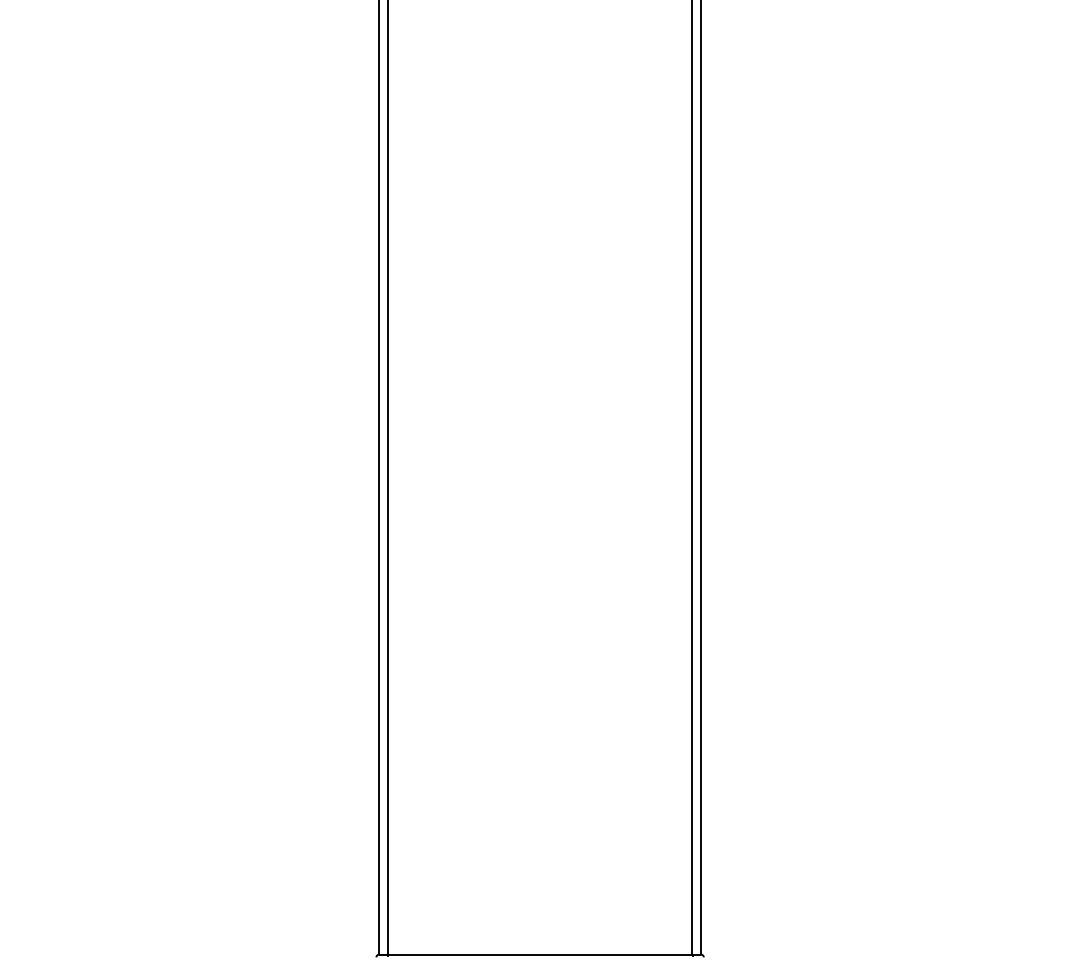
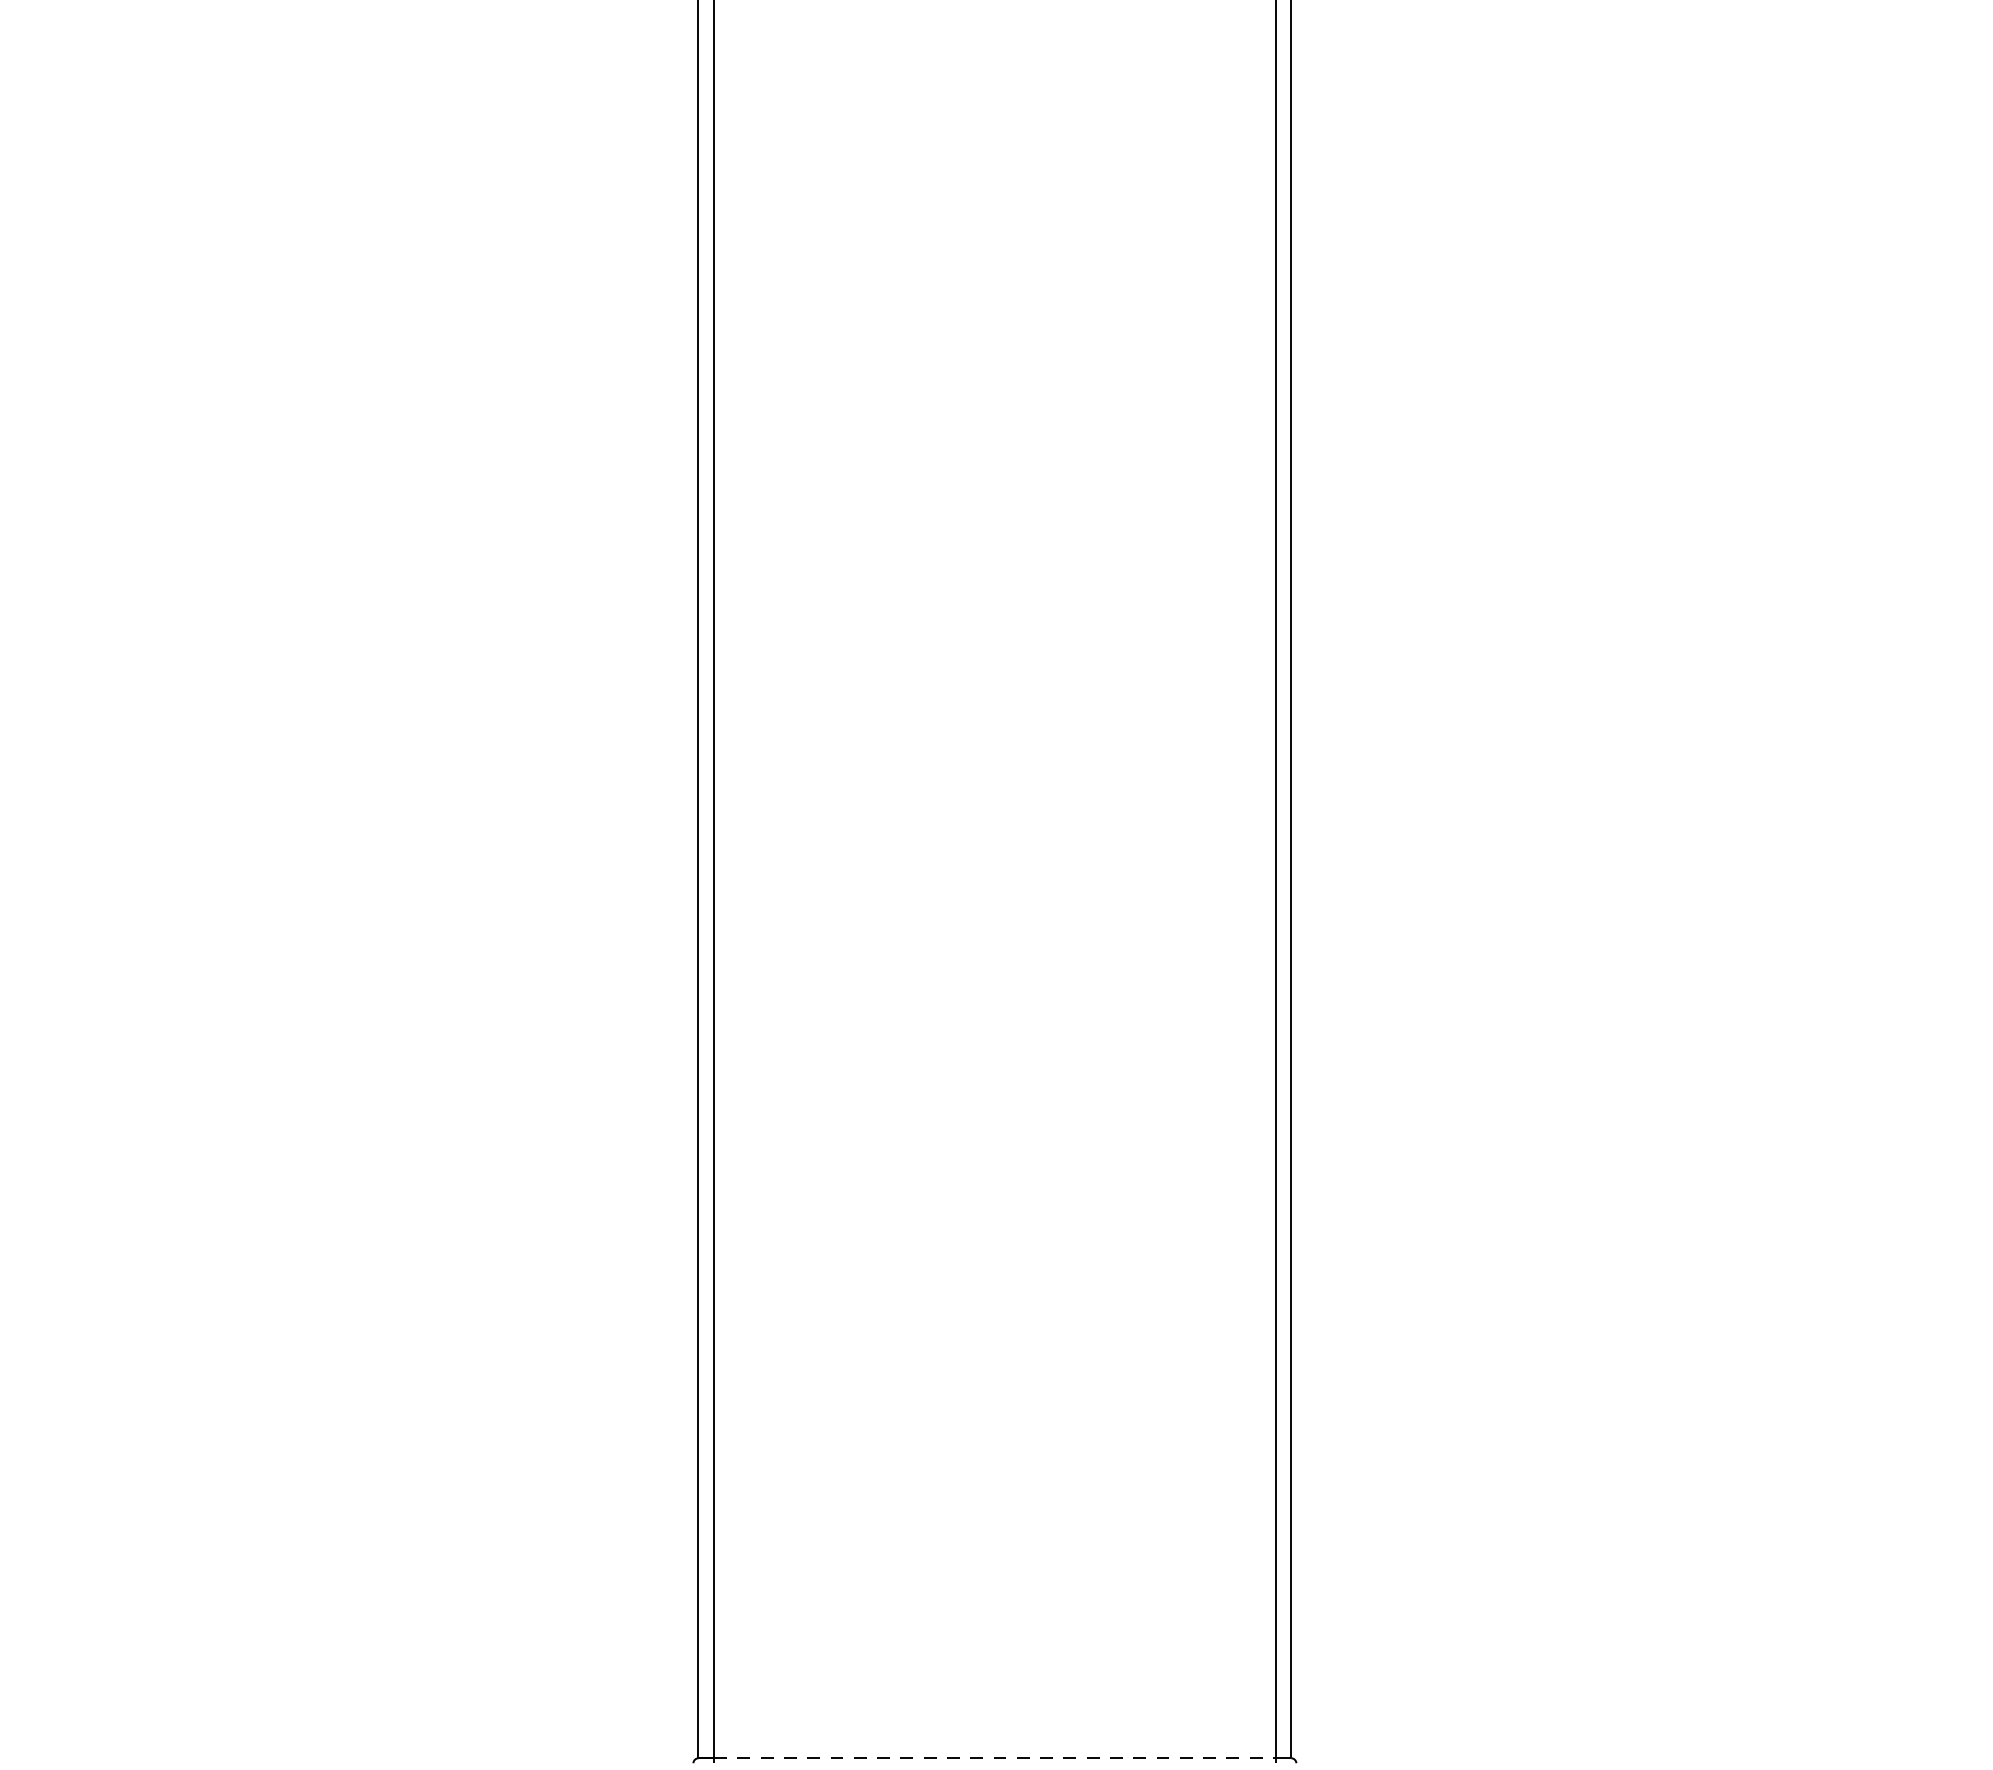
line: (540, 954) -> (995, 1757), solid -> dashed

